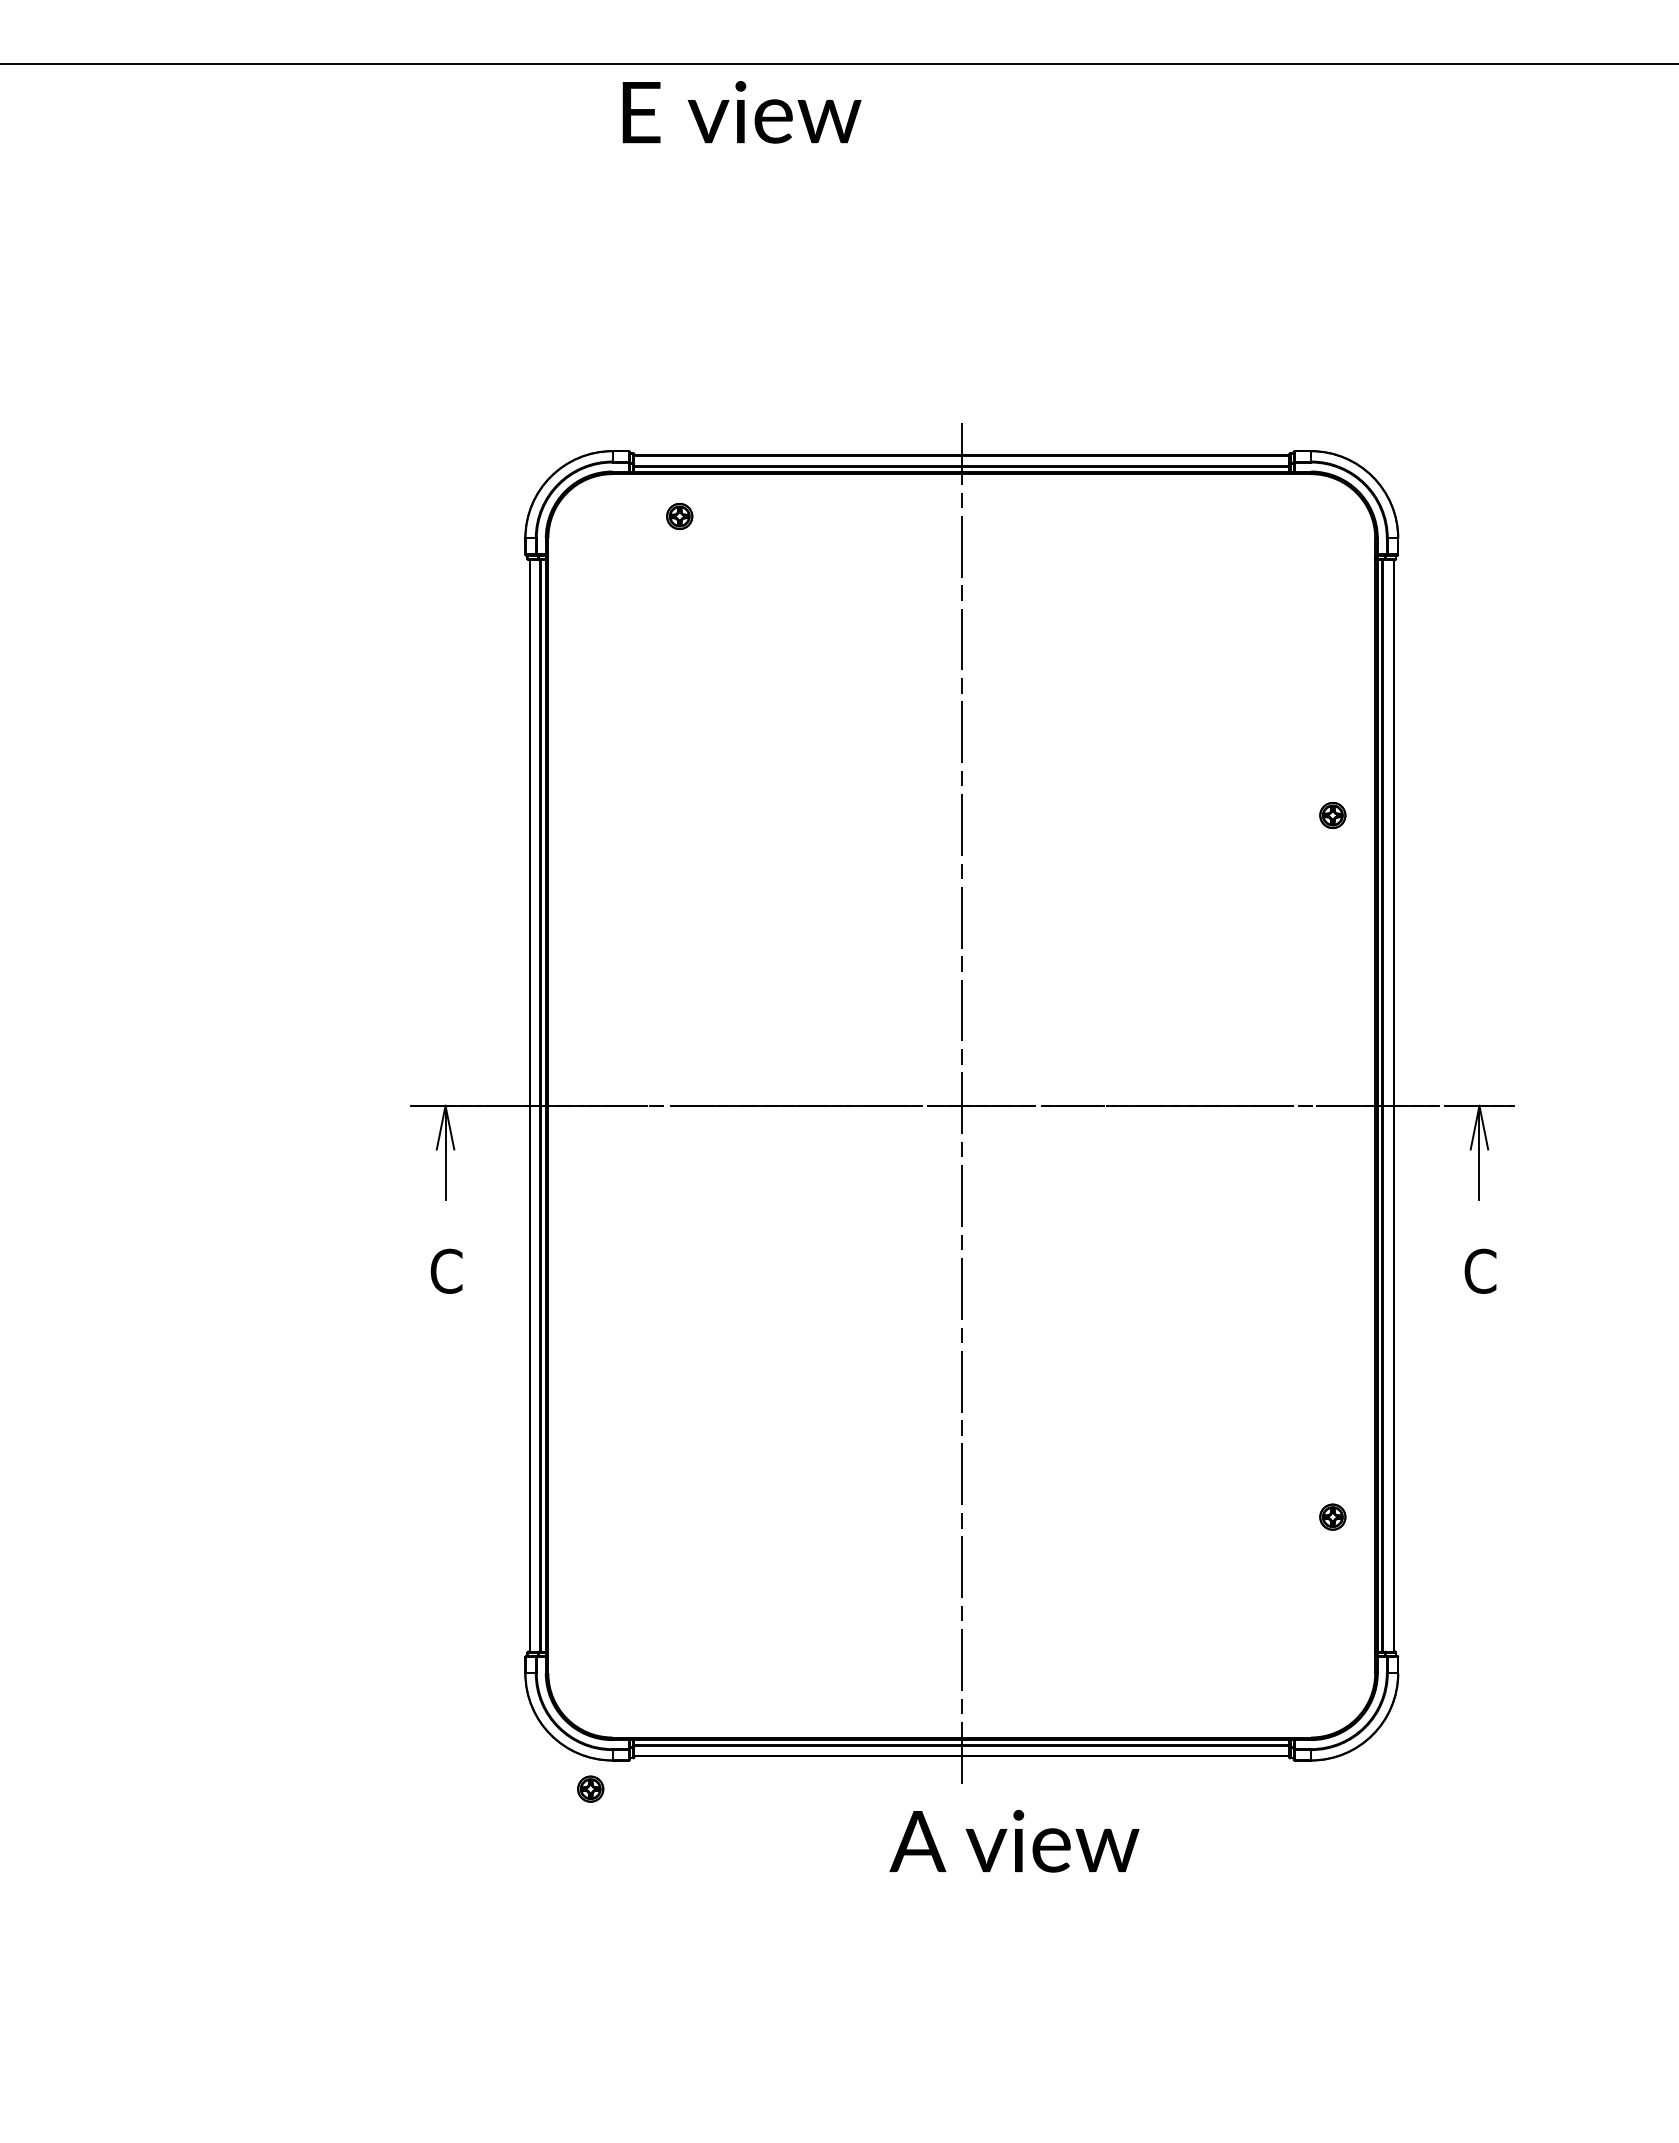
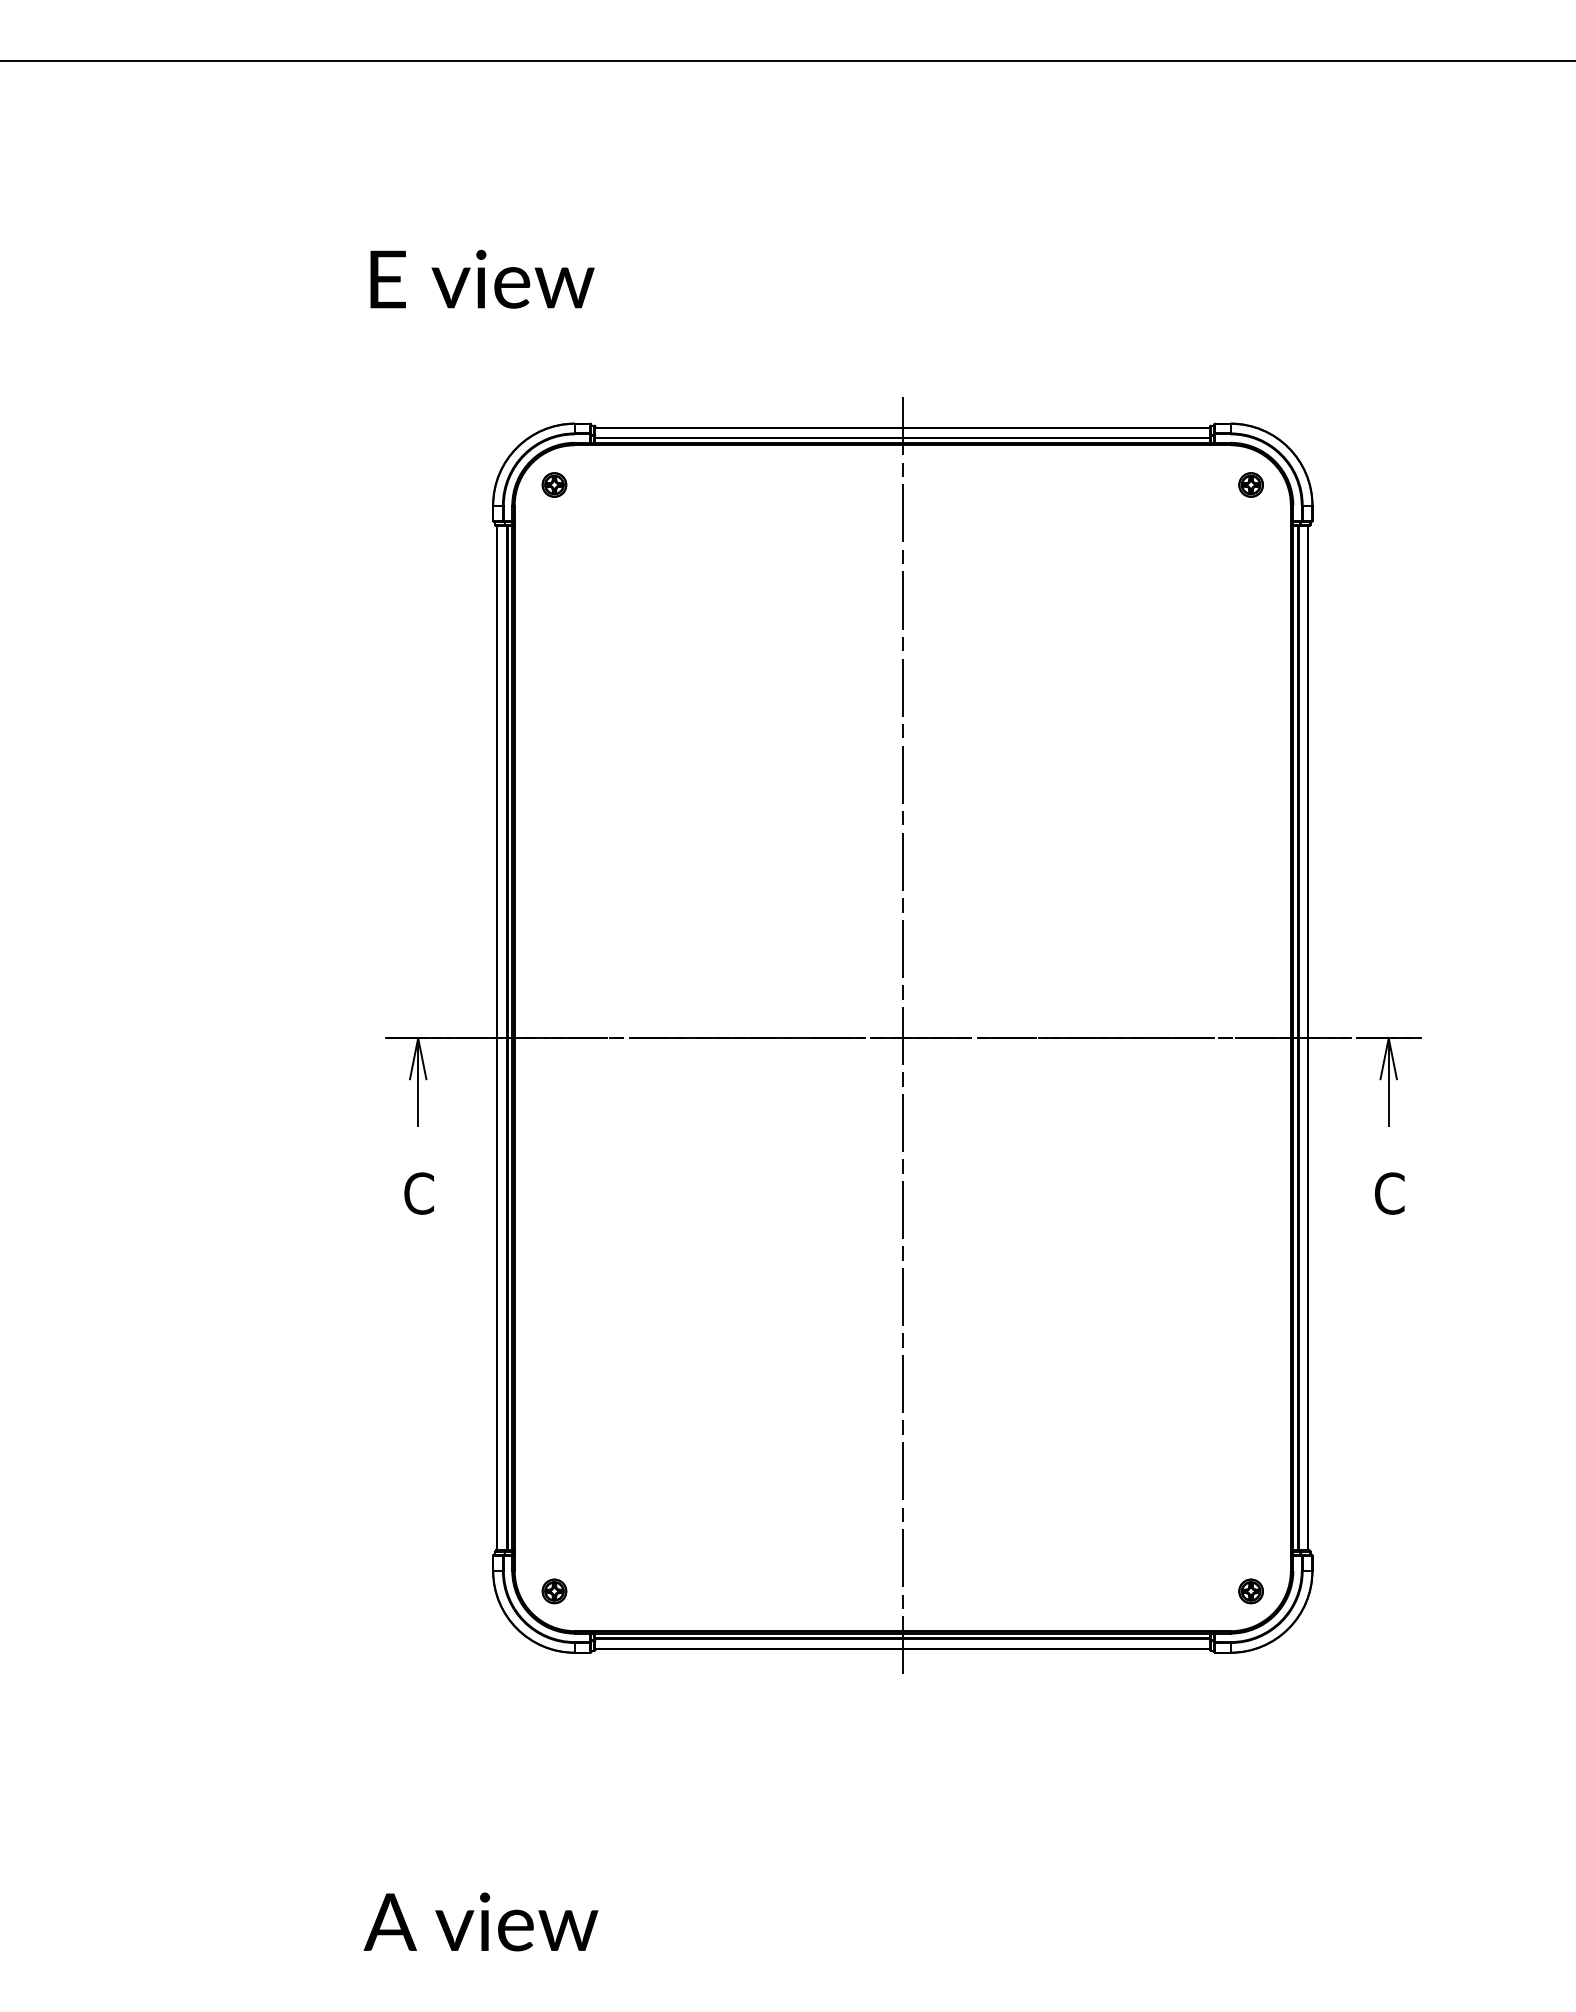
text: (741, 112) -> (481, 279), moved
part: (679, 516) -> (554, 485), moved
part: (1332, 815) -> (1250, 485), moved
part: (1332, 1516) -> (1250, 1590), moved
part: (590, 1788) -> (554, 1590), moved
text: (1014, 1841) -> (481, 1922), moved

